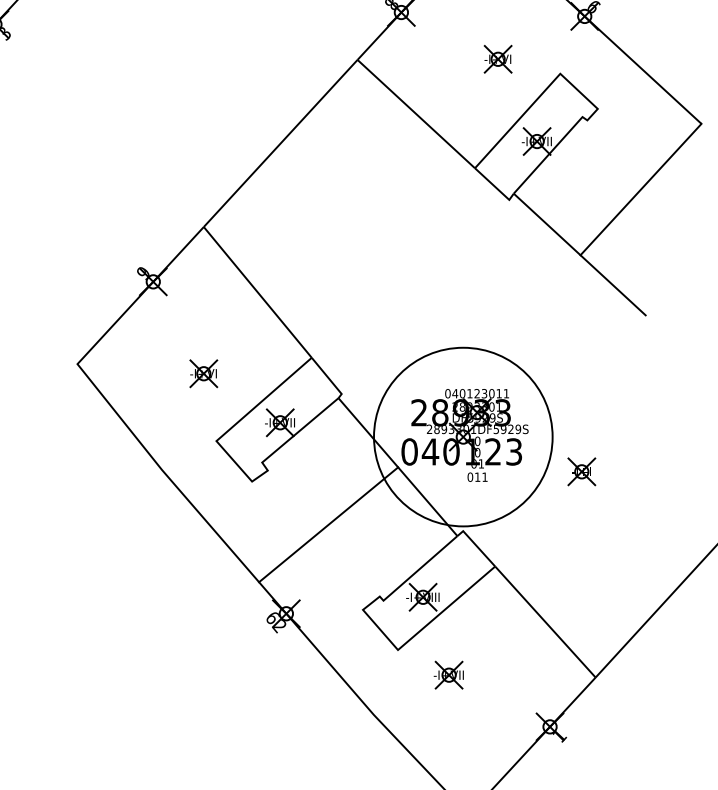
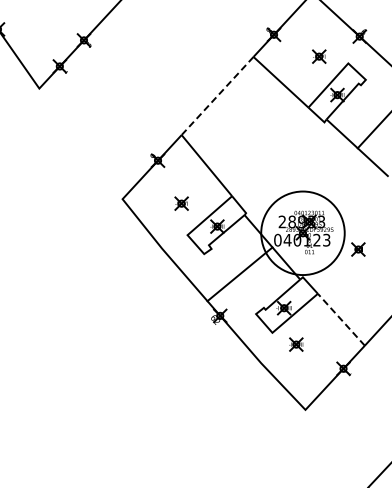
line: (280, 144) -> (217, 96), solid -> dashed
line: (545, 621) -> (341, 319), solid -> dashed

